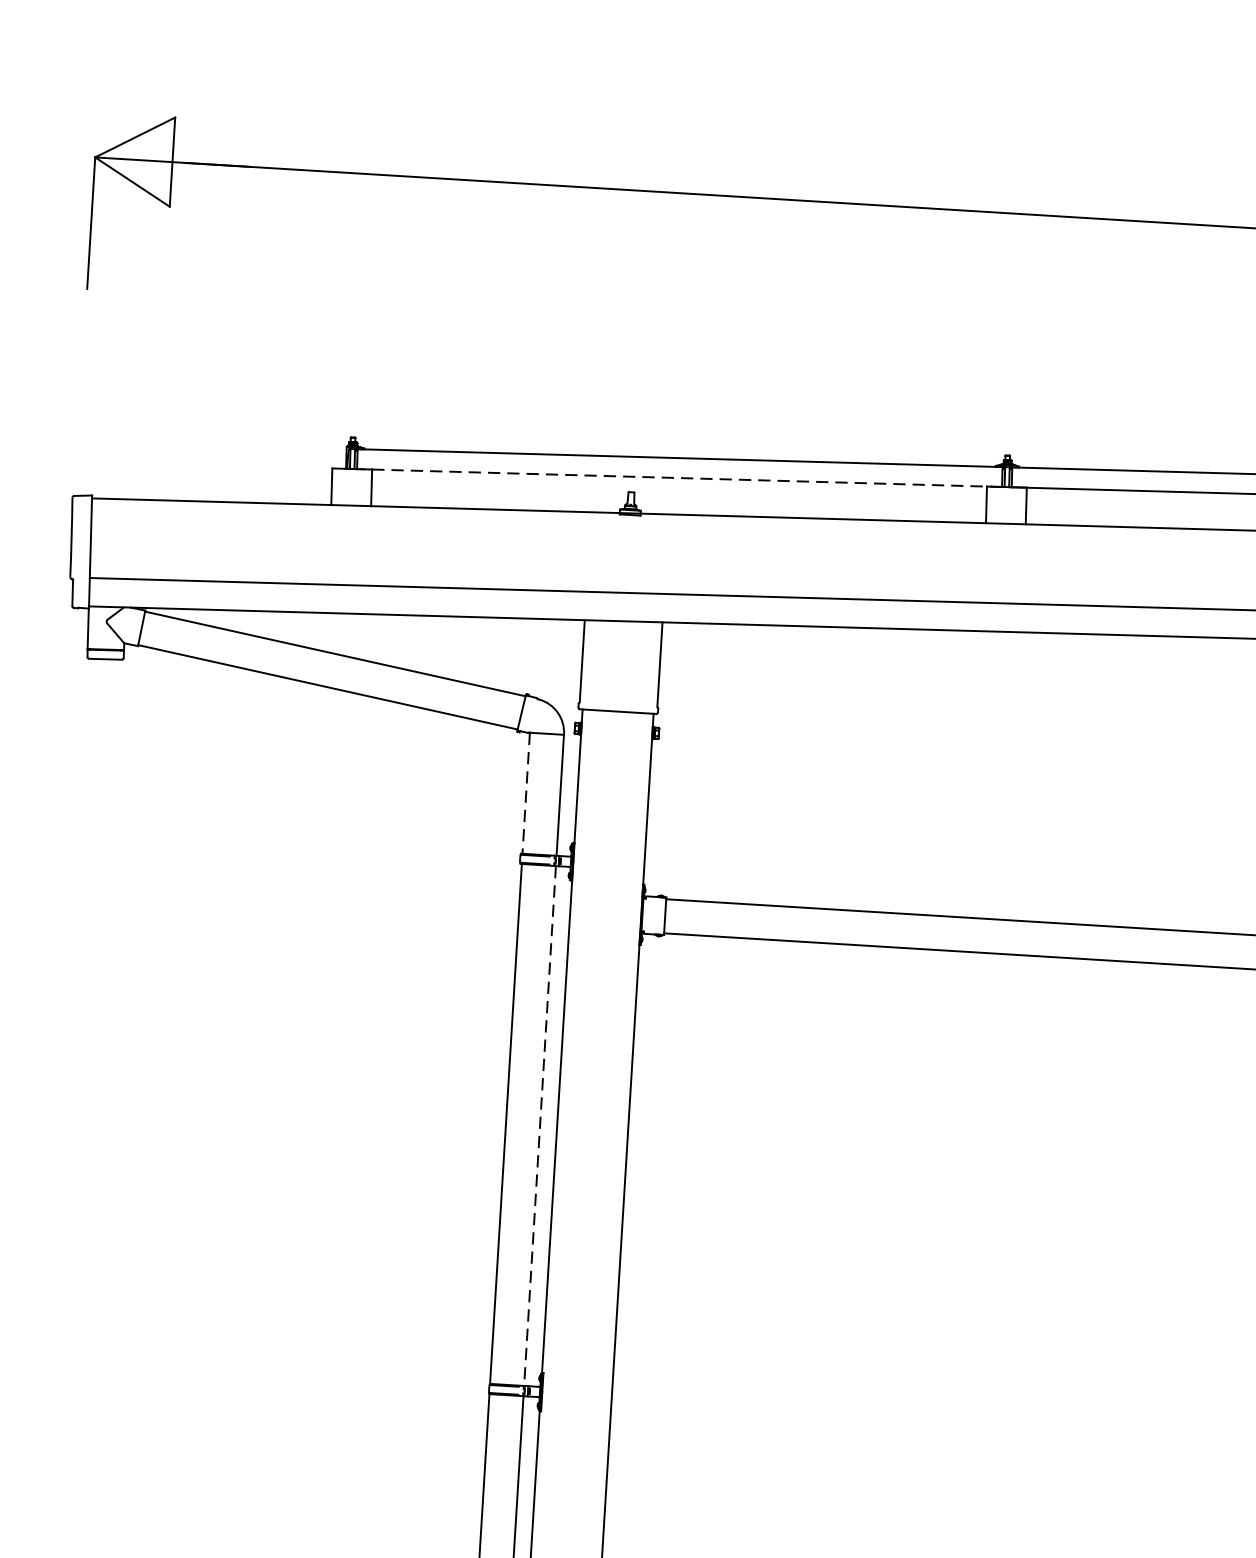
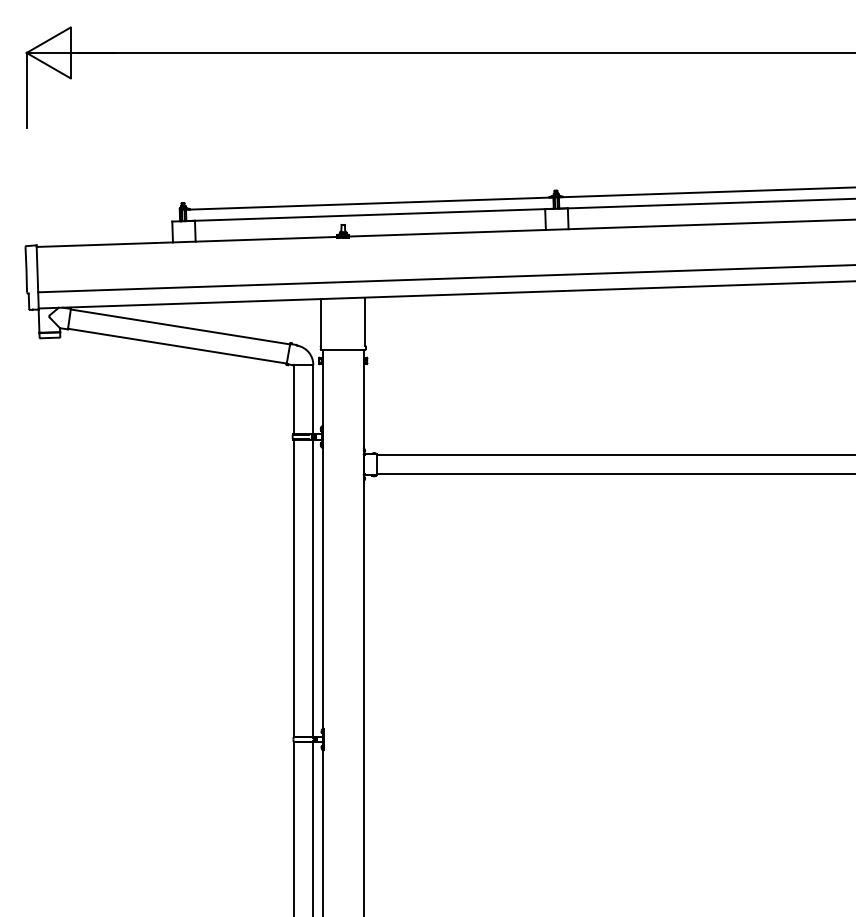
line: (680, 477) -> (370, 214), dashed -> solid
line: (525, 793) -> (293, 399), dashed -> solid
line: (540, 1126) -> (313, 588), dashed -> solid

